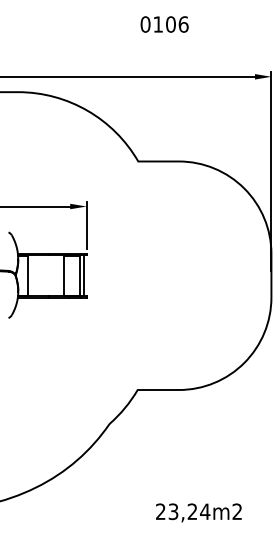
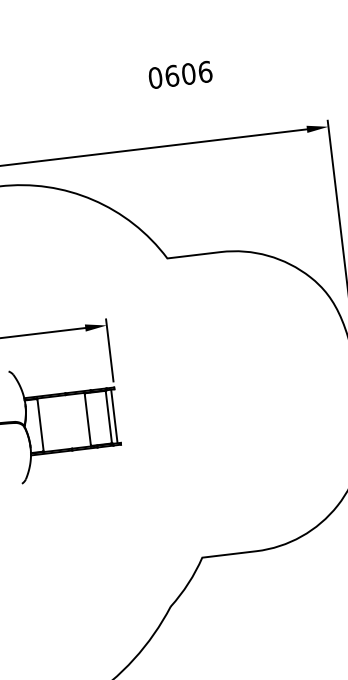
text: (158, 24) -> (172, 75), 0106 -> 0606

